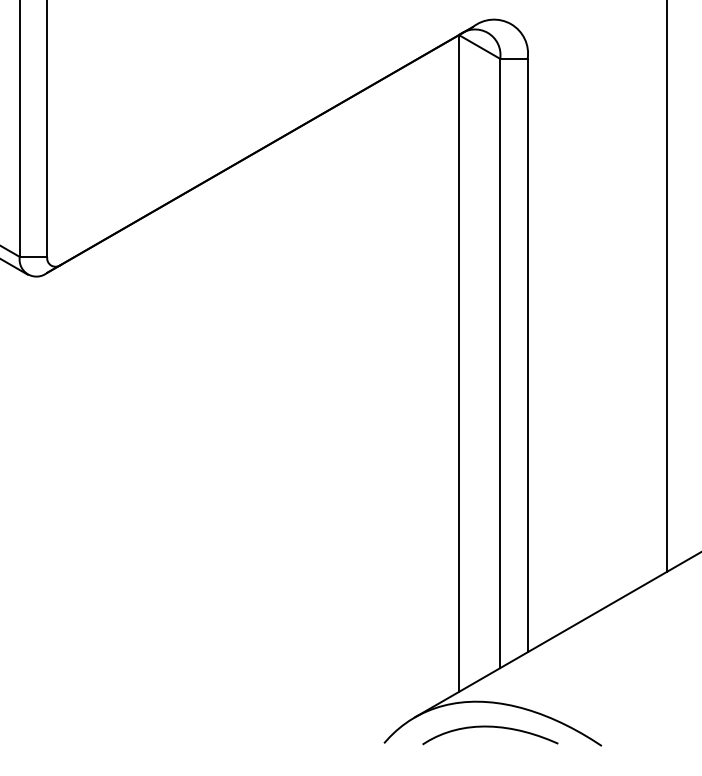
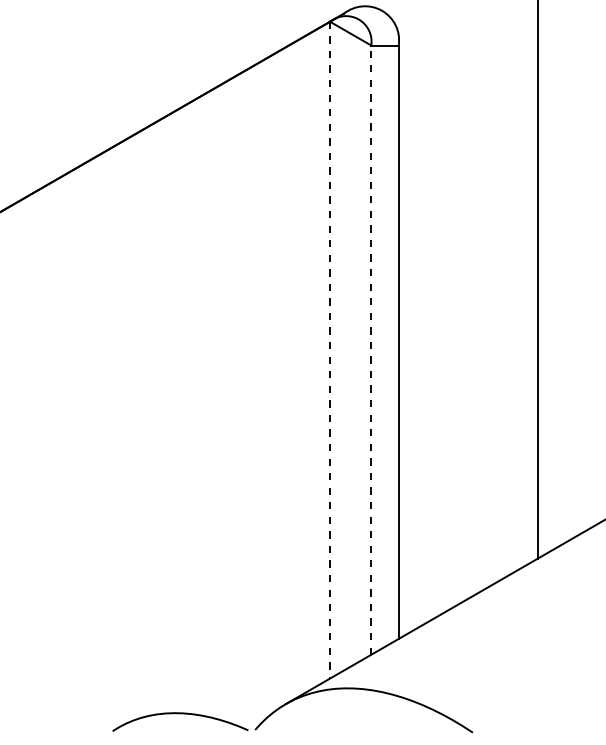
line: (500, 363) -> (371, 350), solid -> dashed
line: (459, 364) -> (330, 351), solid -> dashed
curve: (490, 727) -> (180, 714), moved

